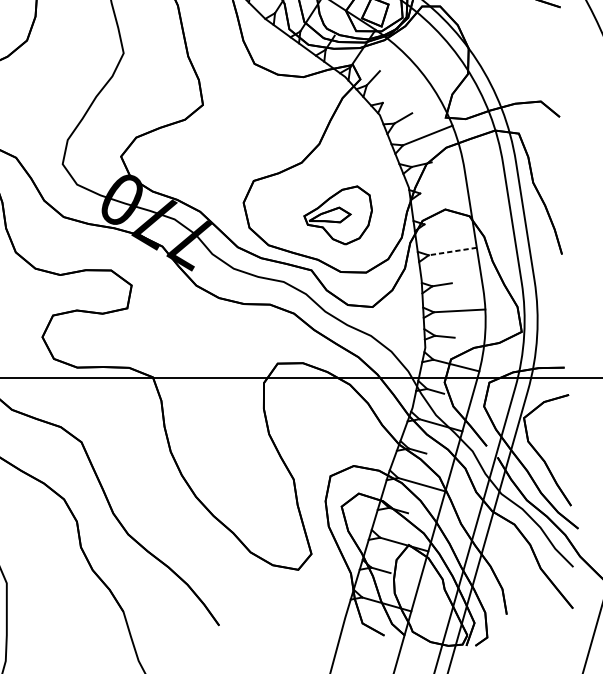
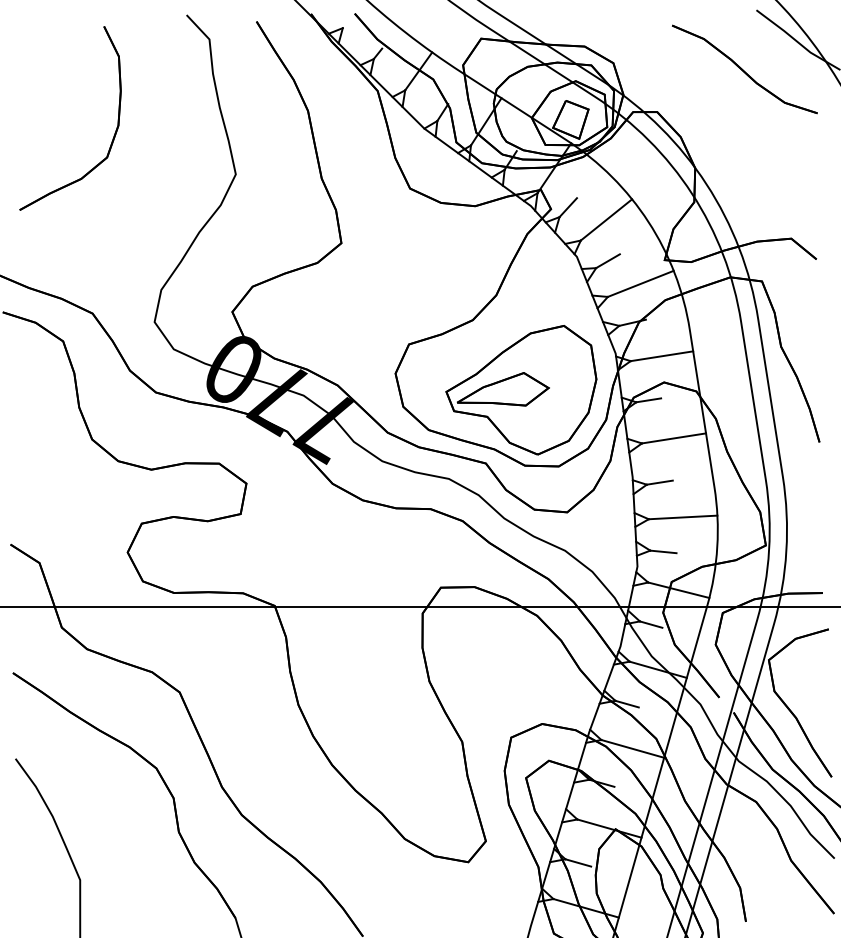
line: (402, 87) -> (606, 219), added
line: (443, 190) -> (661, 356), added
part: (338, 215) -> (521, 390), size x1.67
line: (433, 223) -> (648, 400), added
line: (452, 251) -> (673, 438), dashed -> solid

